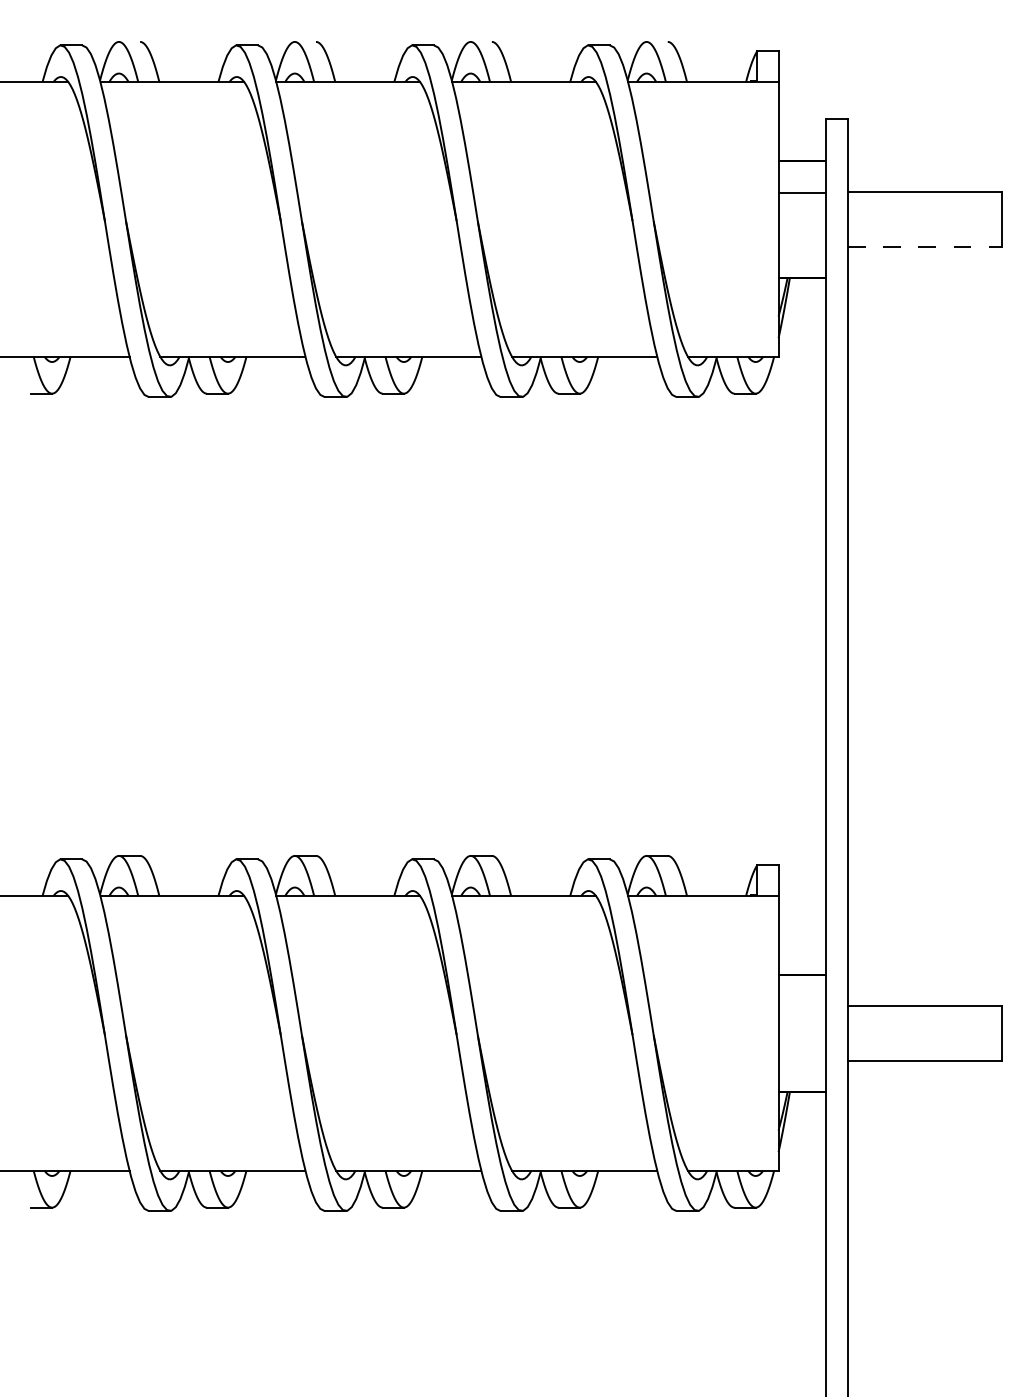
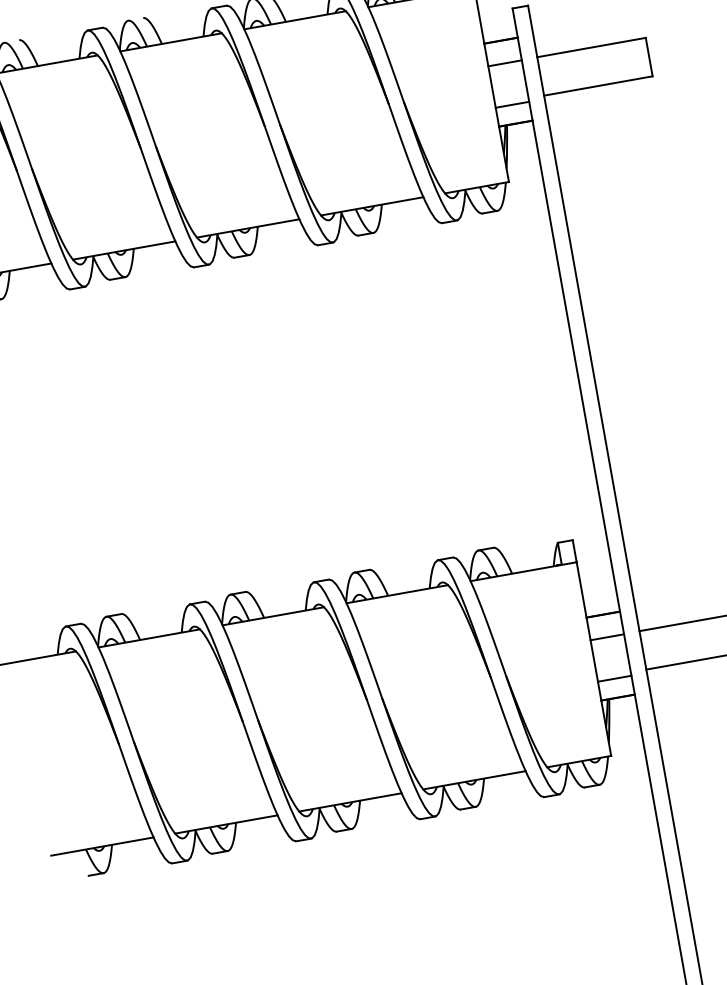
line: (925, 246) -> (598, 85), dashed -> solid
line: (802, 251) -> (512, 104), added
line: (802, 1006) -> (607, 637), added
line: (802, 1065) -> (614, 678), added

